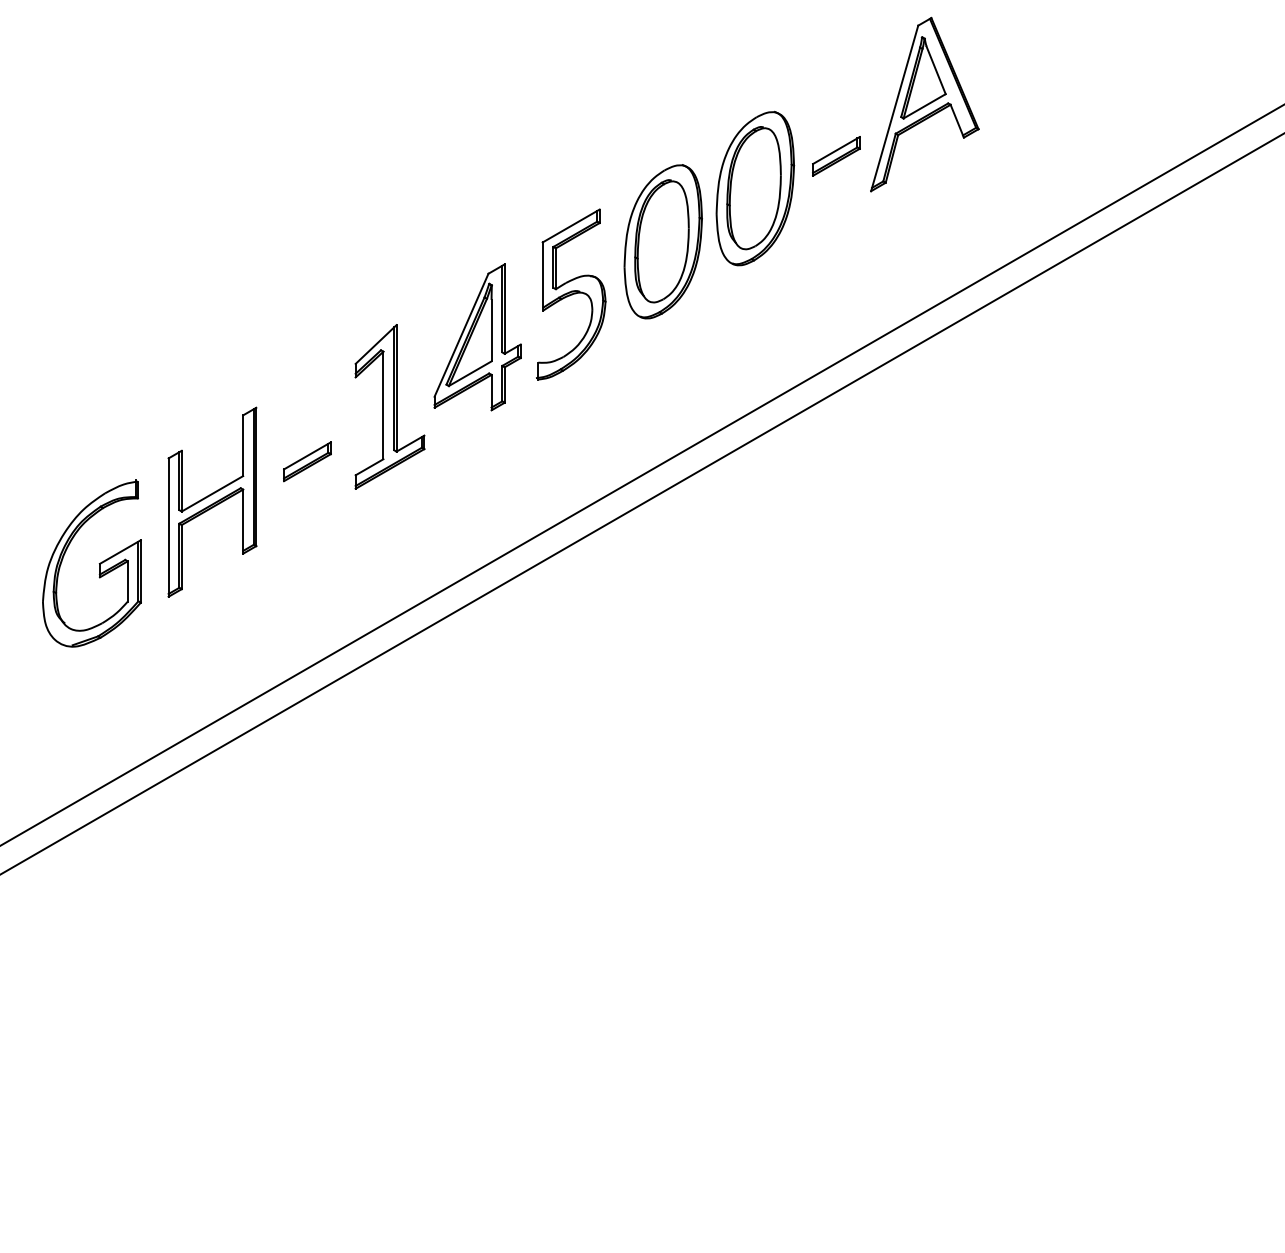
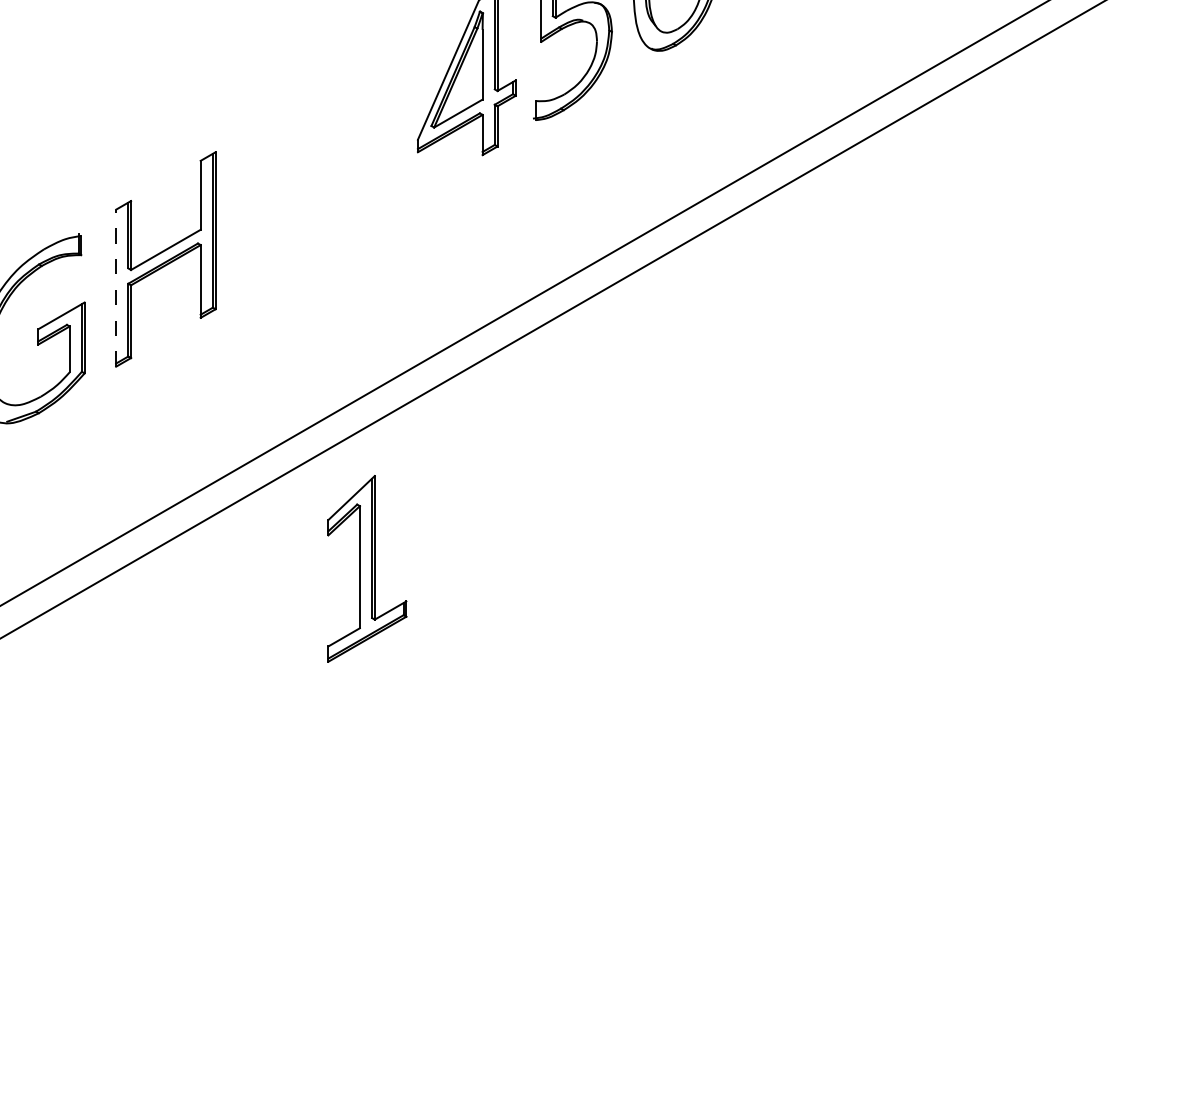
part: (389, 406) -> (366, 568), moved
part: (307, 461) -> (273, 213), removed
line: (168, 527) -> (115, 288), solid -> dashed

